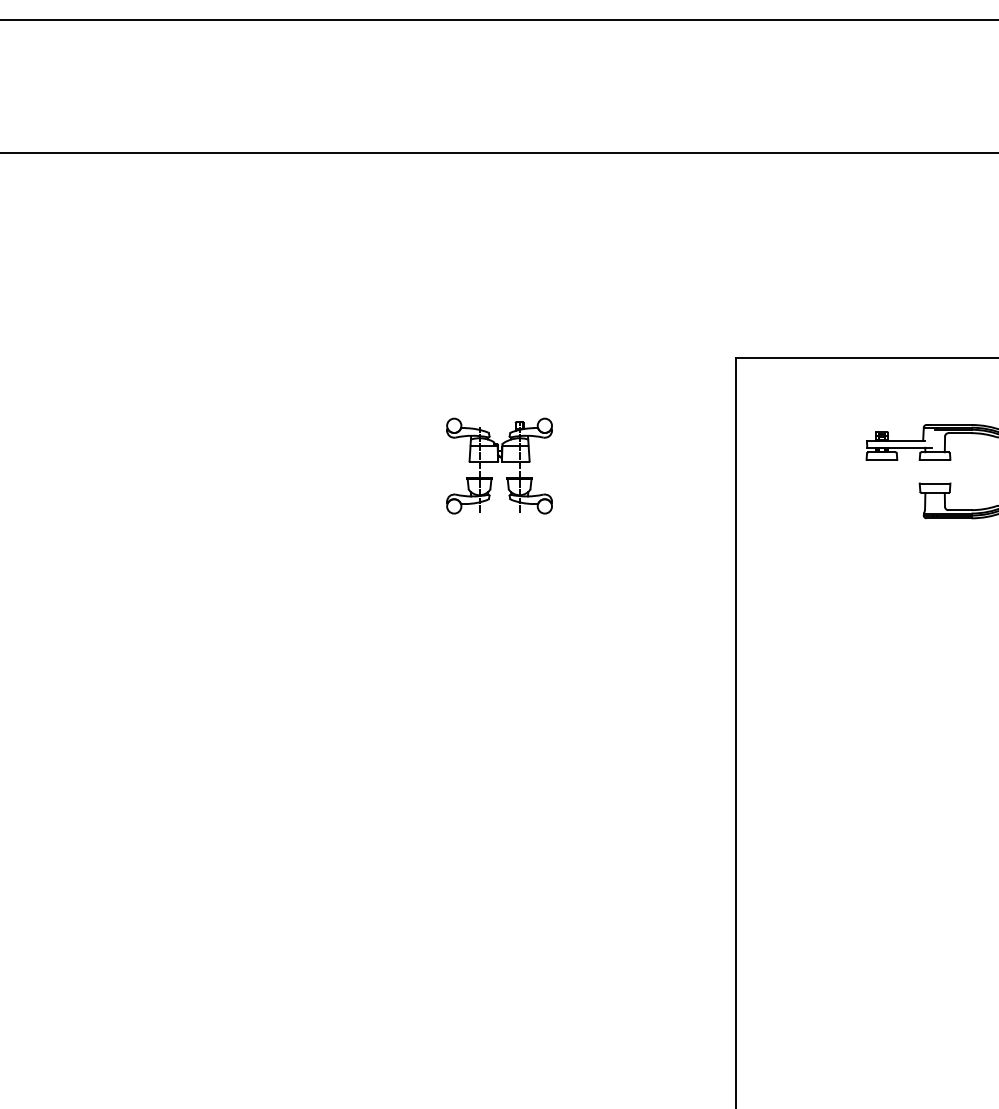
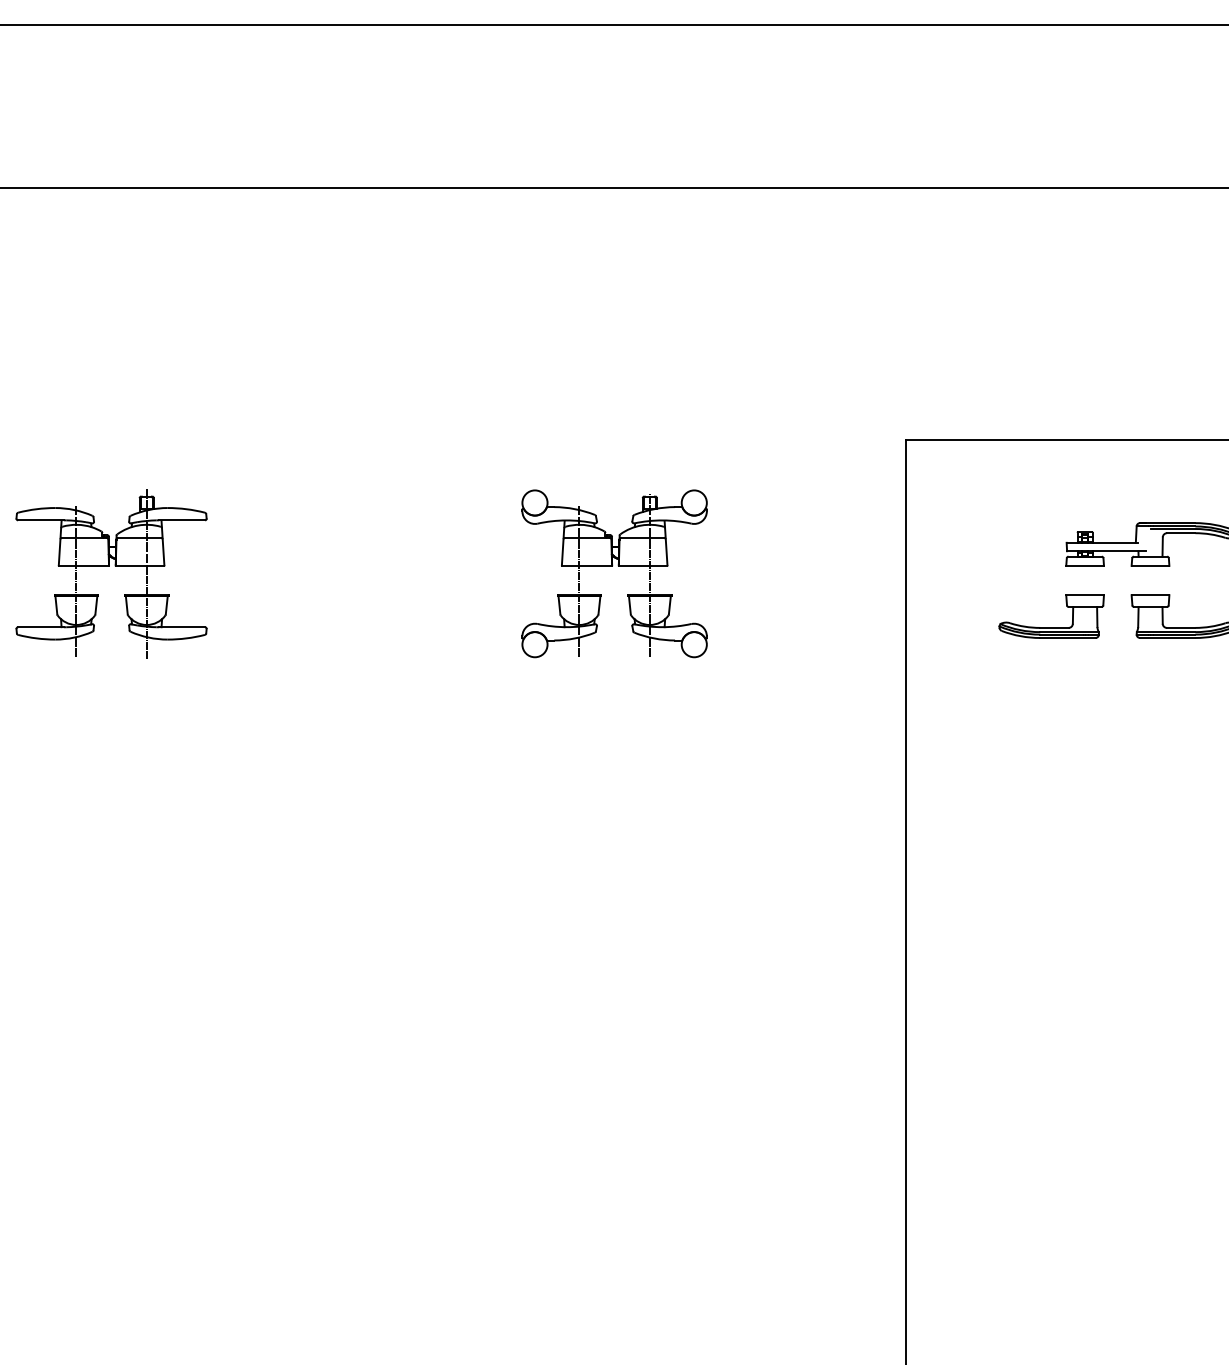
part: (90, 465) -> (111, 572), added
part: (499, 465) -> (614, 572), size x1.43
part: (854, 509) -> (1051, 627), added

